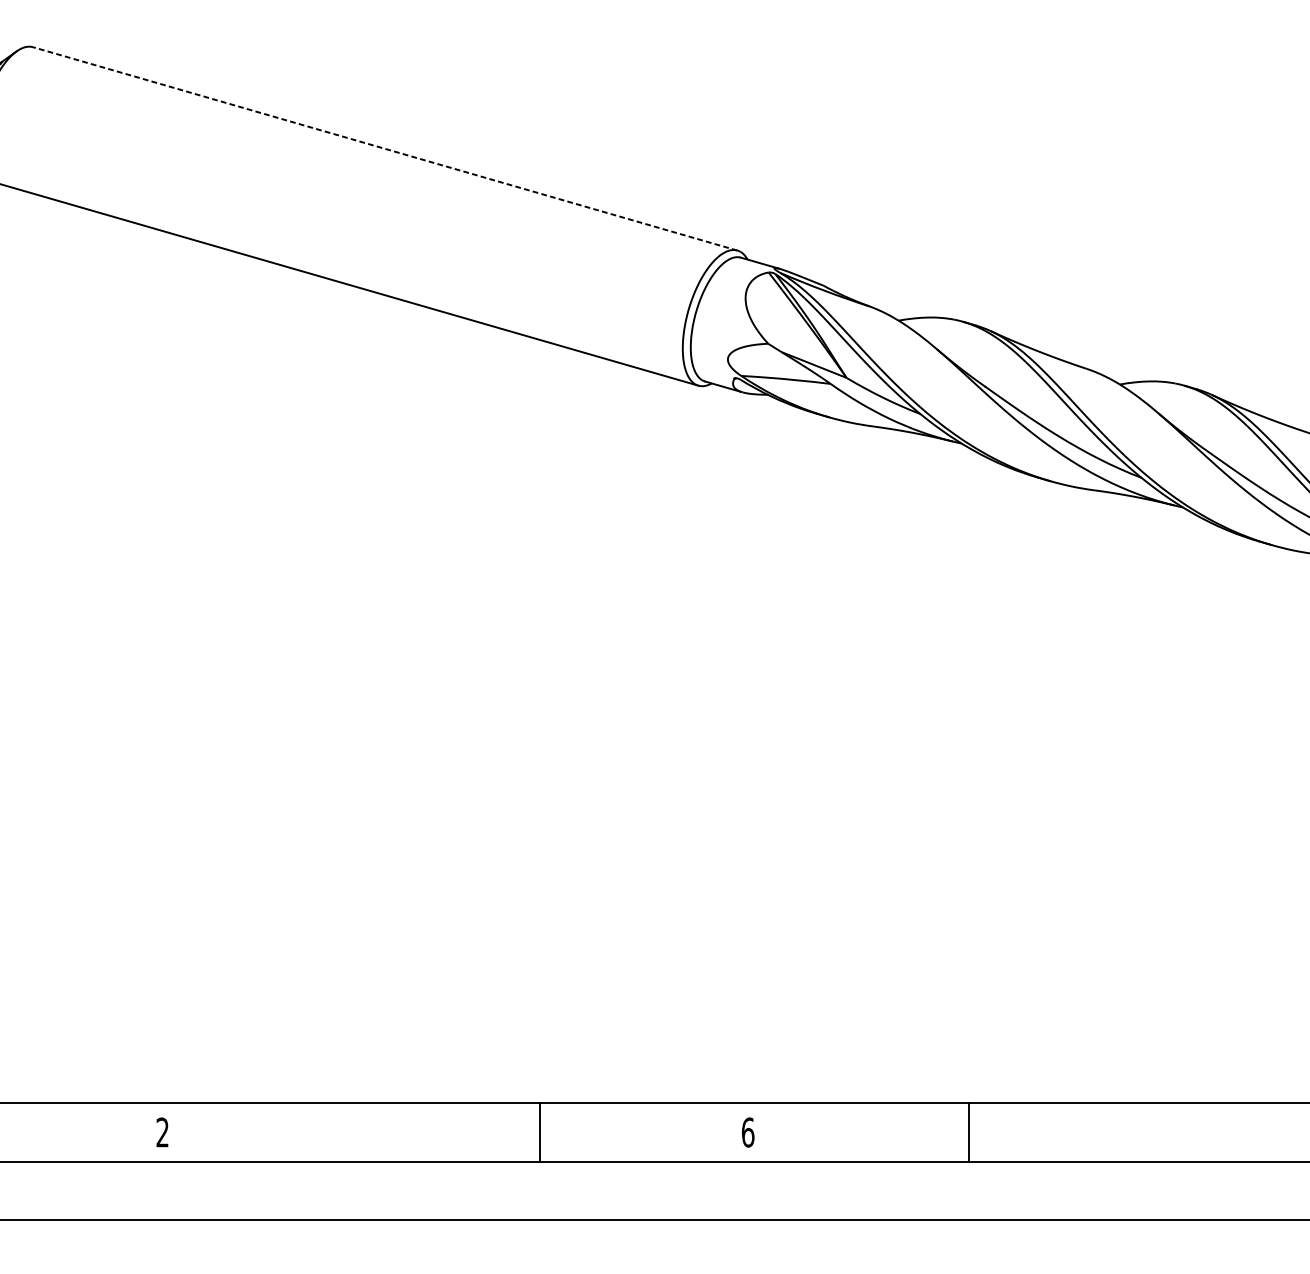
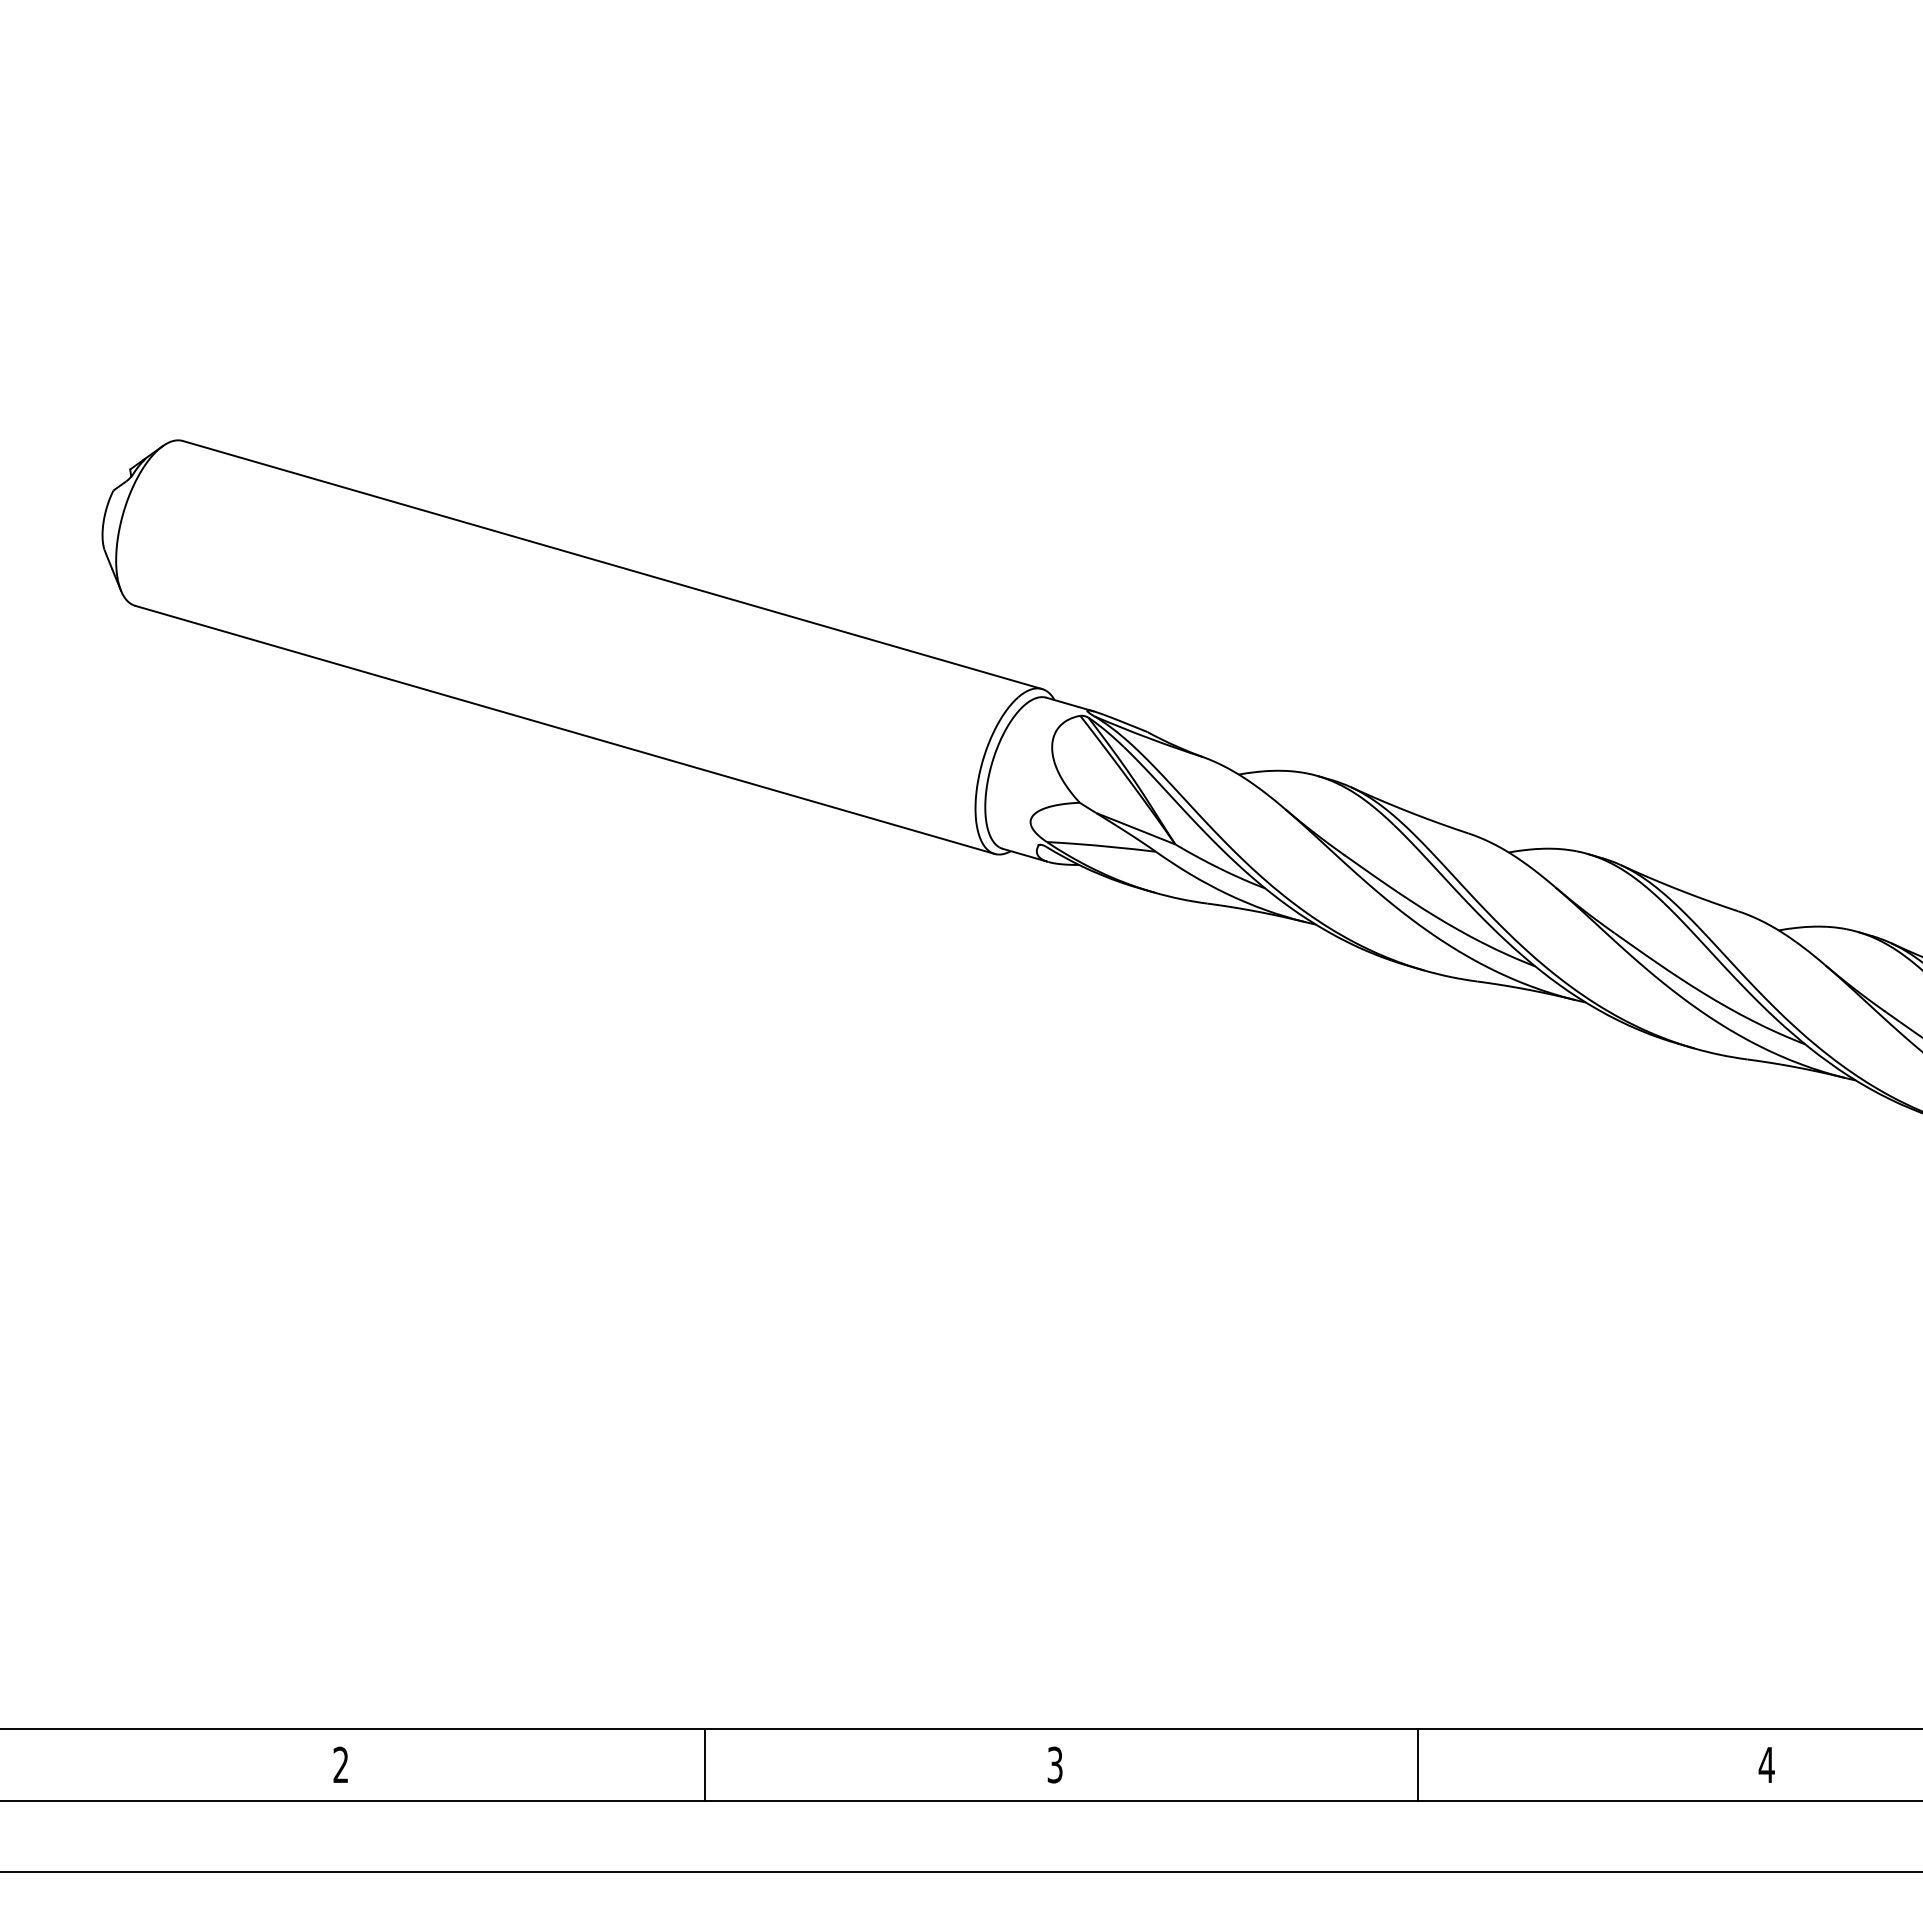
line: (385, 148) -> (612, 564), dashed -> solid
line: (540, 1132) -> (705, 1764), moved
text: (748, 1132) -> (1055, 1764), 6 -> 3
line: (969, 1132) -> (1418, 1764), moved

